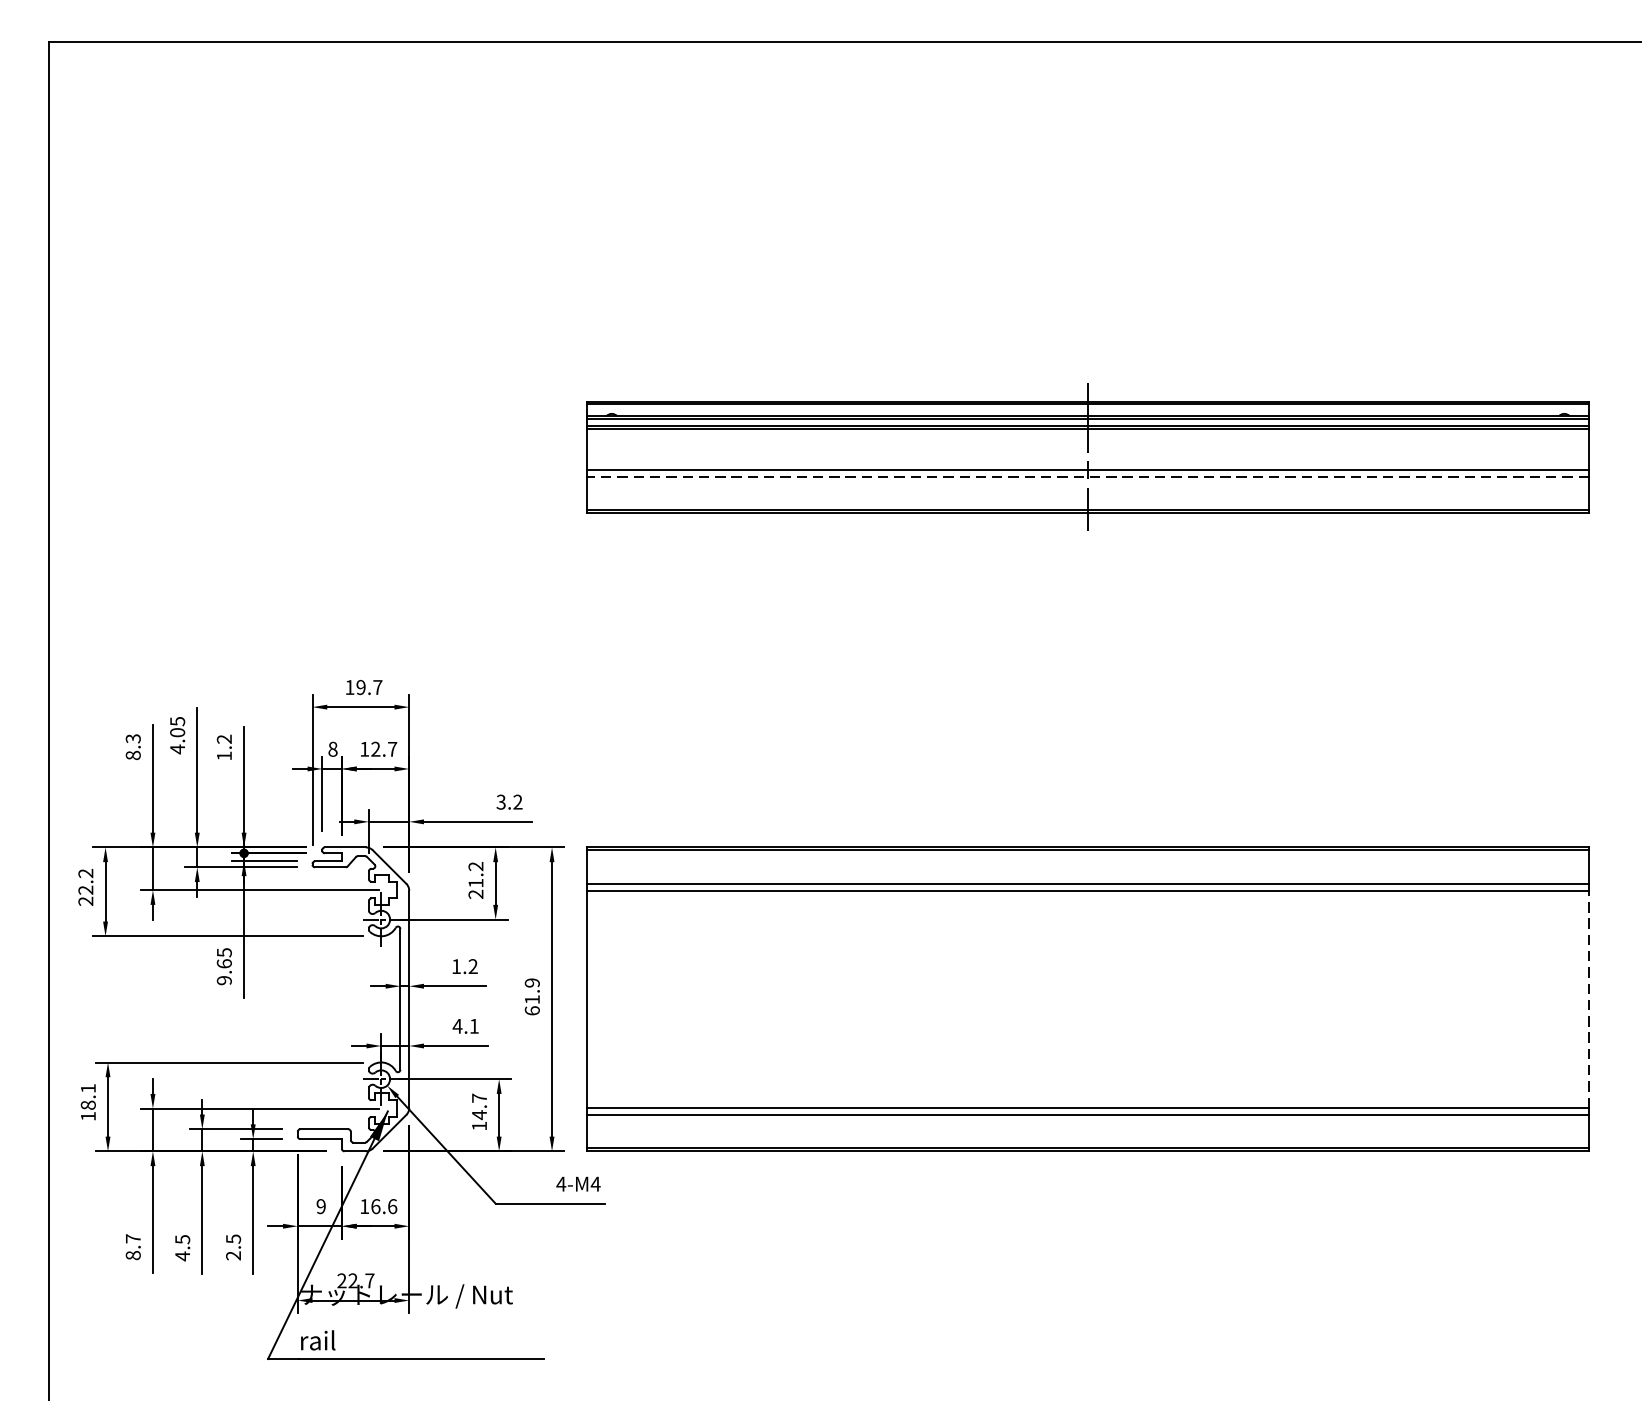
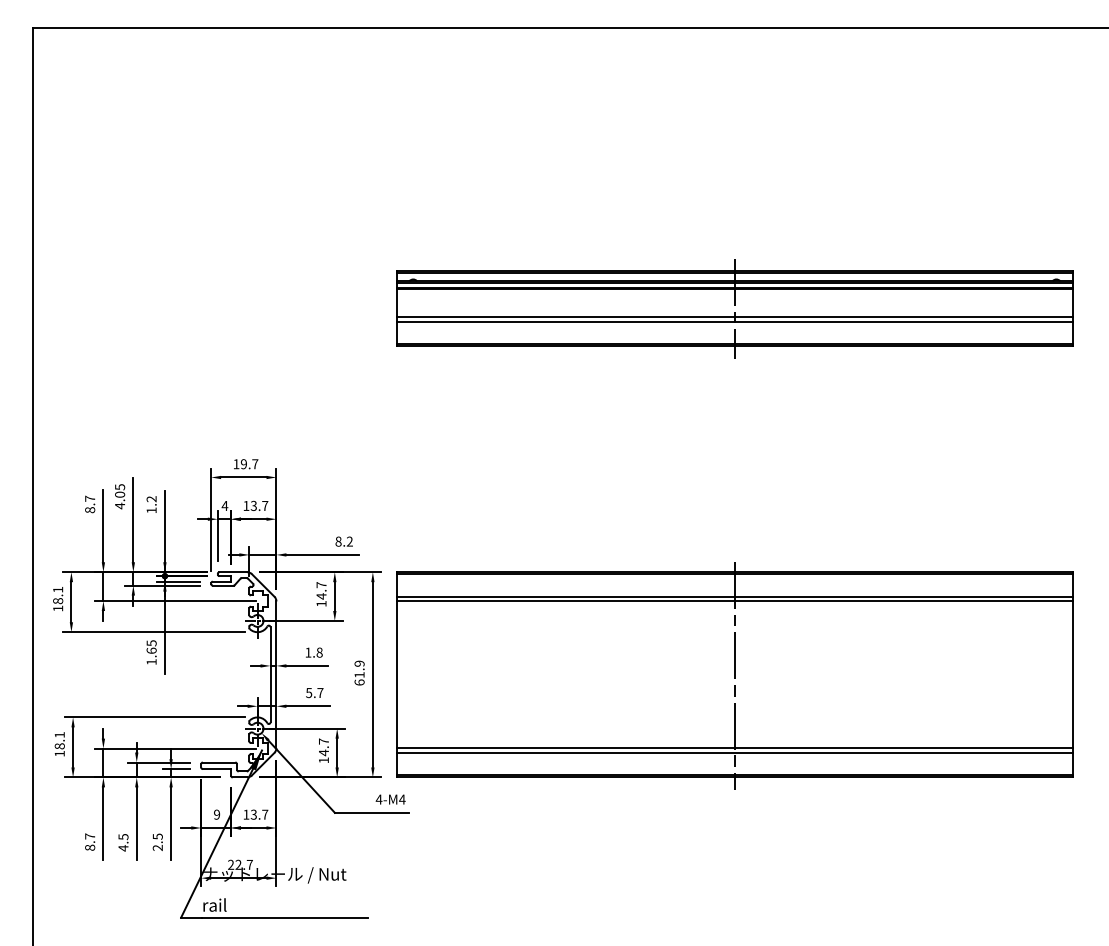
line: (1087, 476) -> (734, 321), dashed -> solid
text: (133, 738) -> (90, 498), 8.3 -> 8.7
text: (332, 748) -> (224, 505), 8 -> 4
text: (375, 748) -> (253, 505), 12.7 -> 13.7
text: (501, 801) -> (338, 541), 3.2 -> 8.2
text: (475, 880) -> (321, 594), 21.2 -> 14.7
text: (86, 886) -> (58, 598), 22.2 -> 18.1
text: (472, 966) -> (319, 652), 1.2 -> 1.8
text: (224, 981) -> (151, 662), 9.65 -> 1.65
line: (1589, 998) -> (1073, 674), dashed -> solid
line: (1087, 1000) -> (734, 675), added
text: (465, 1027) -> (314, 693), 4.1 -> 5.7
text: (384, 1206) -> (259, 814), 16.6 -> 13.7

